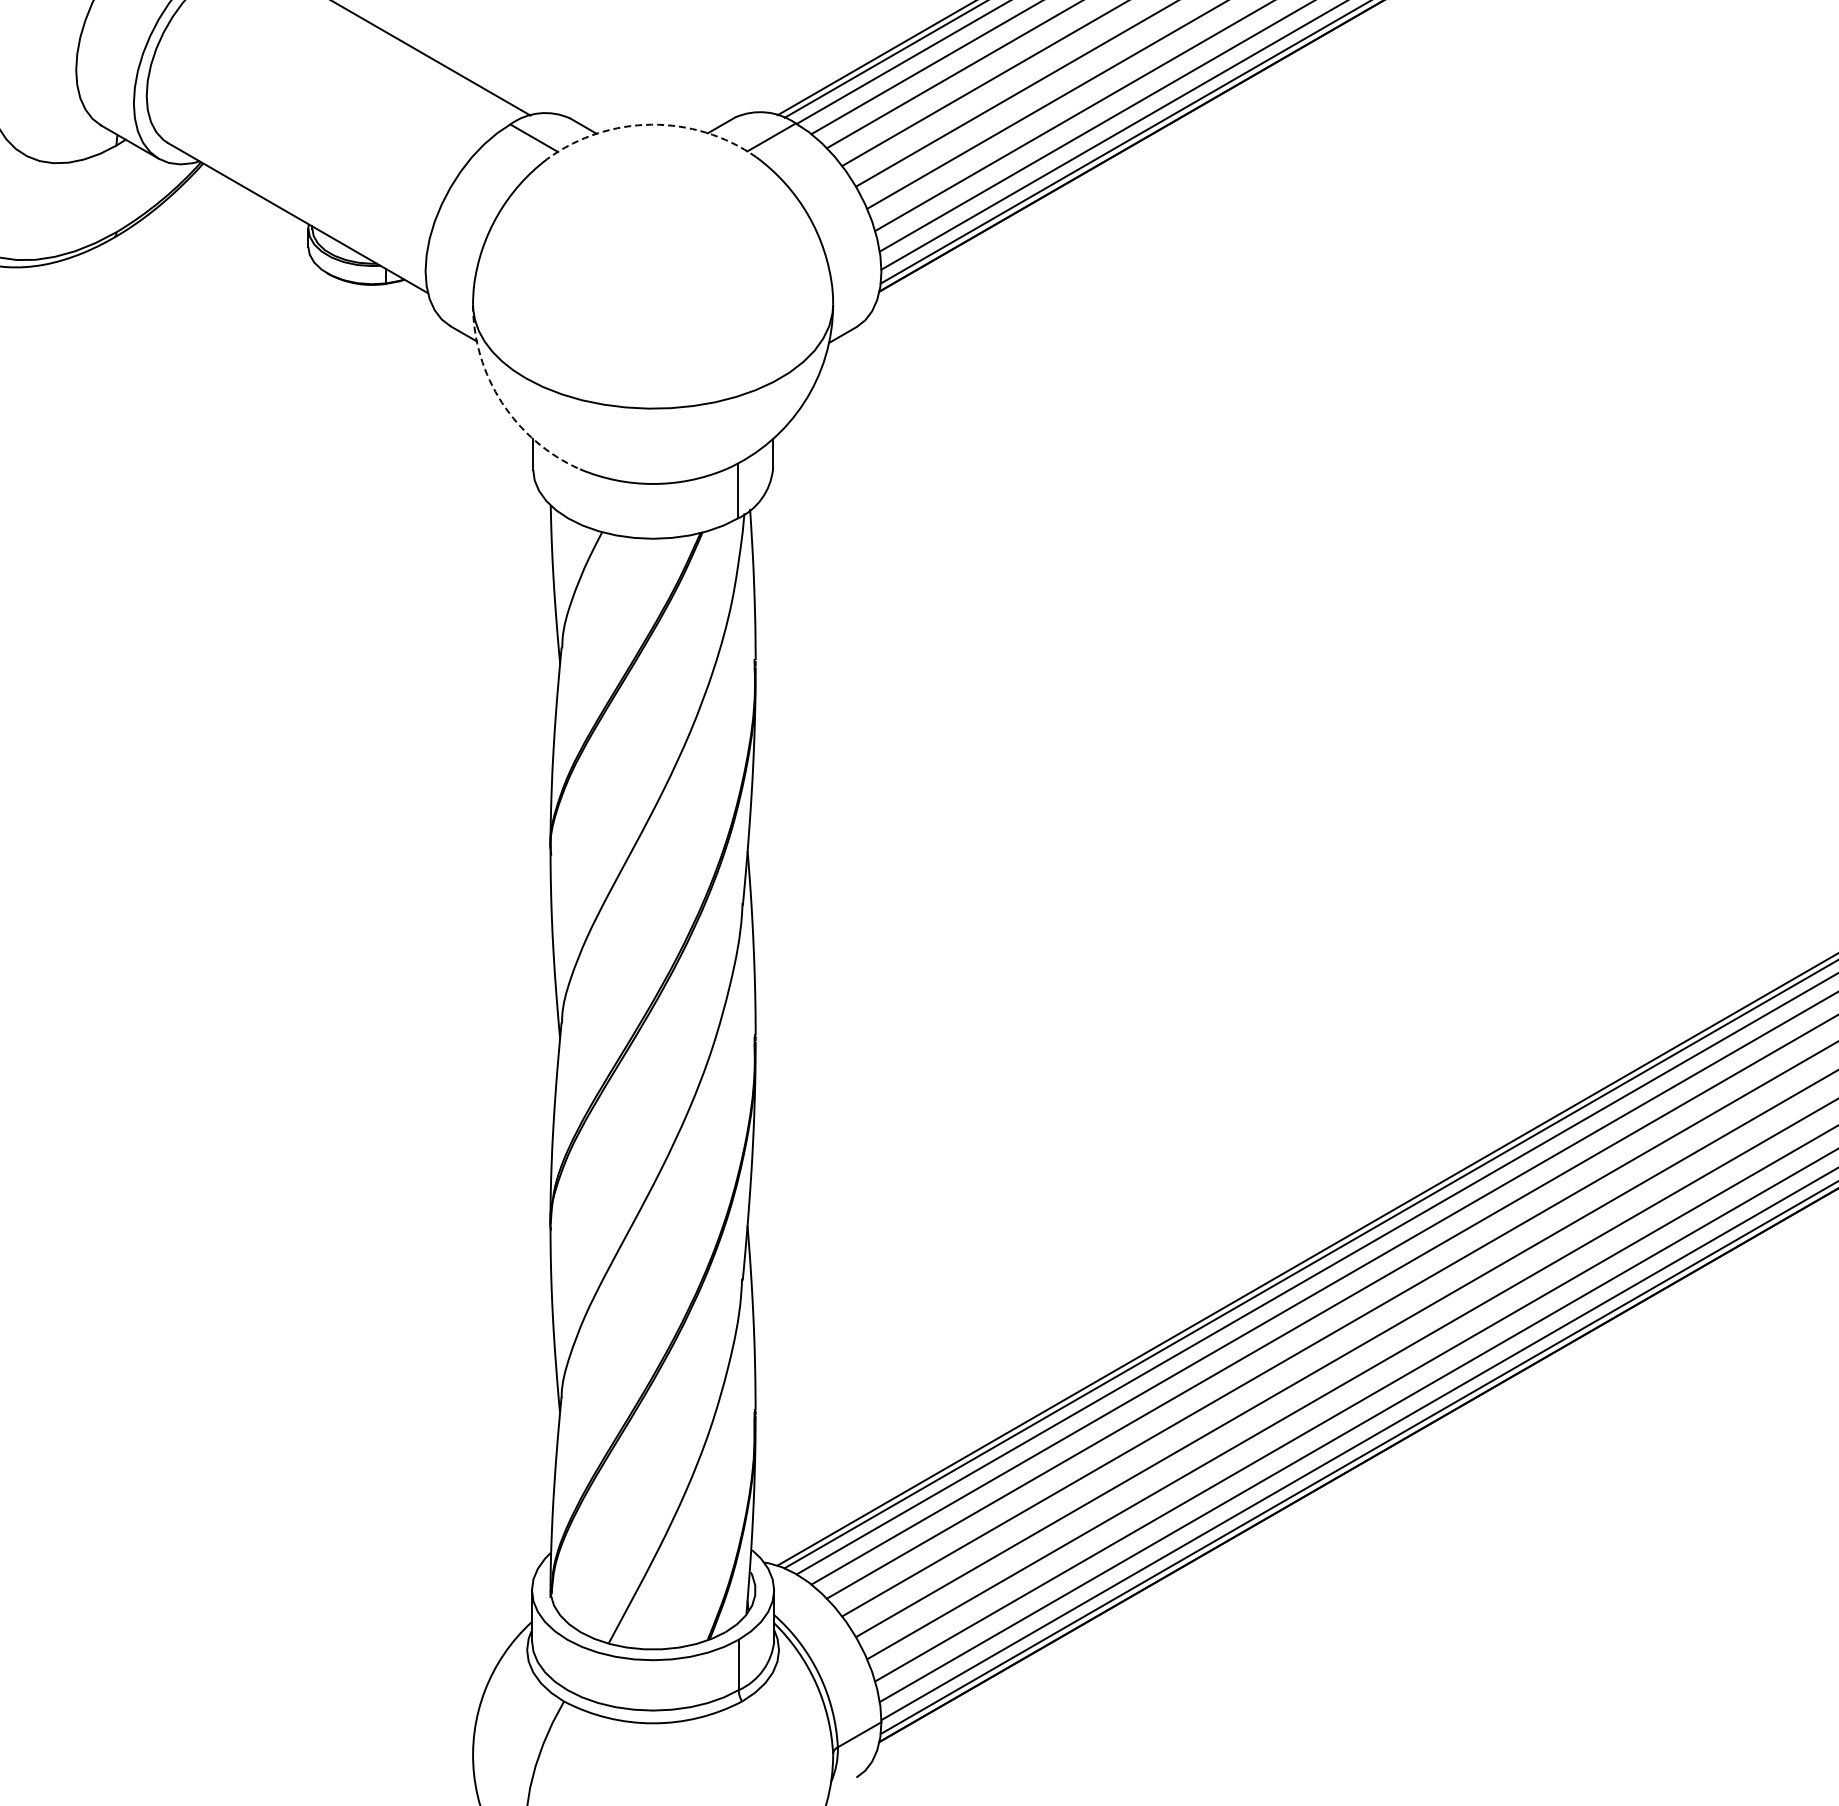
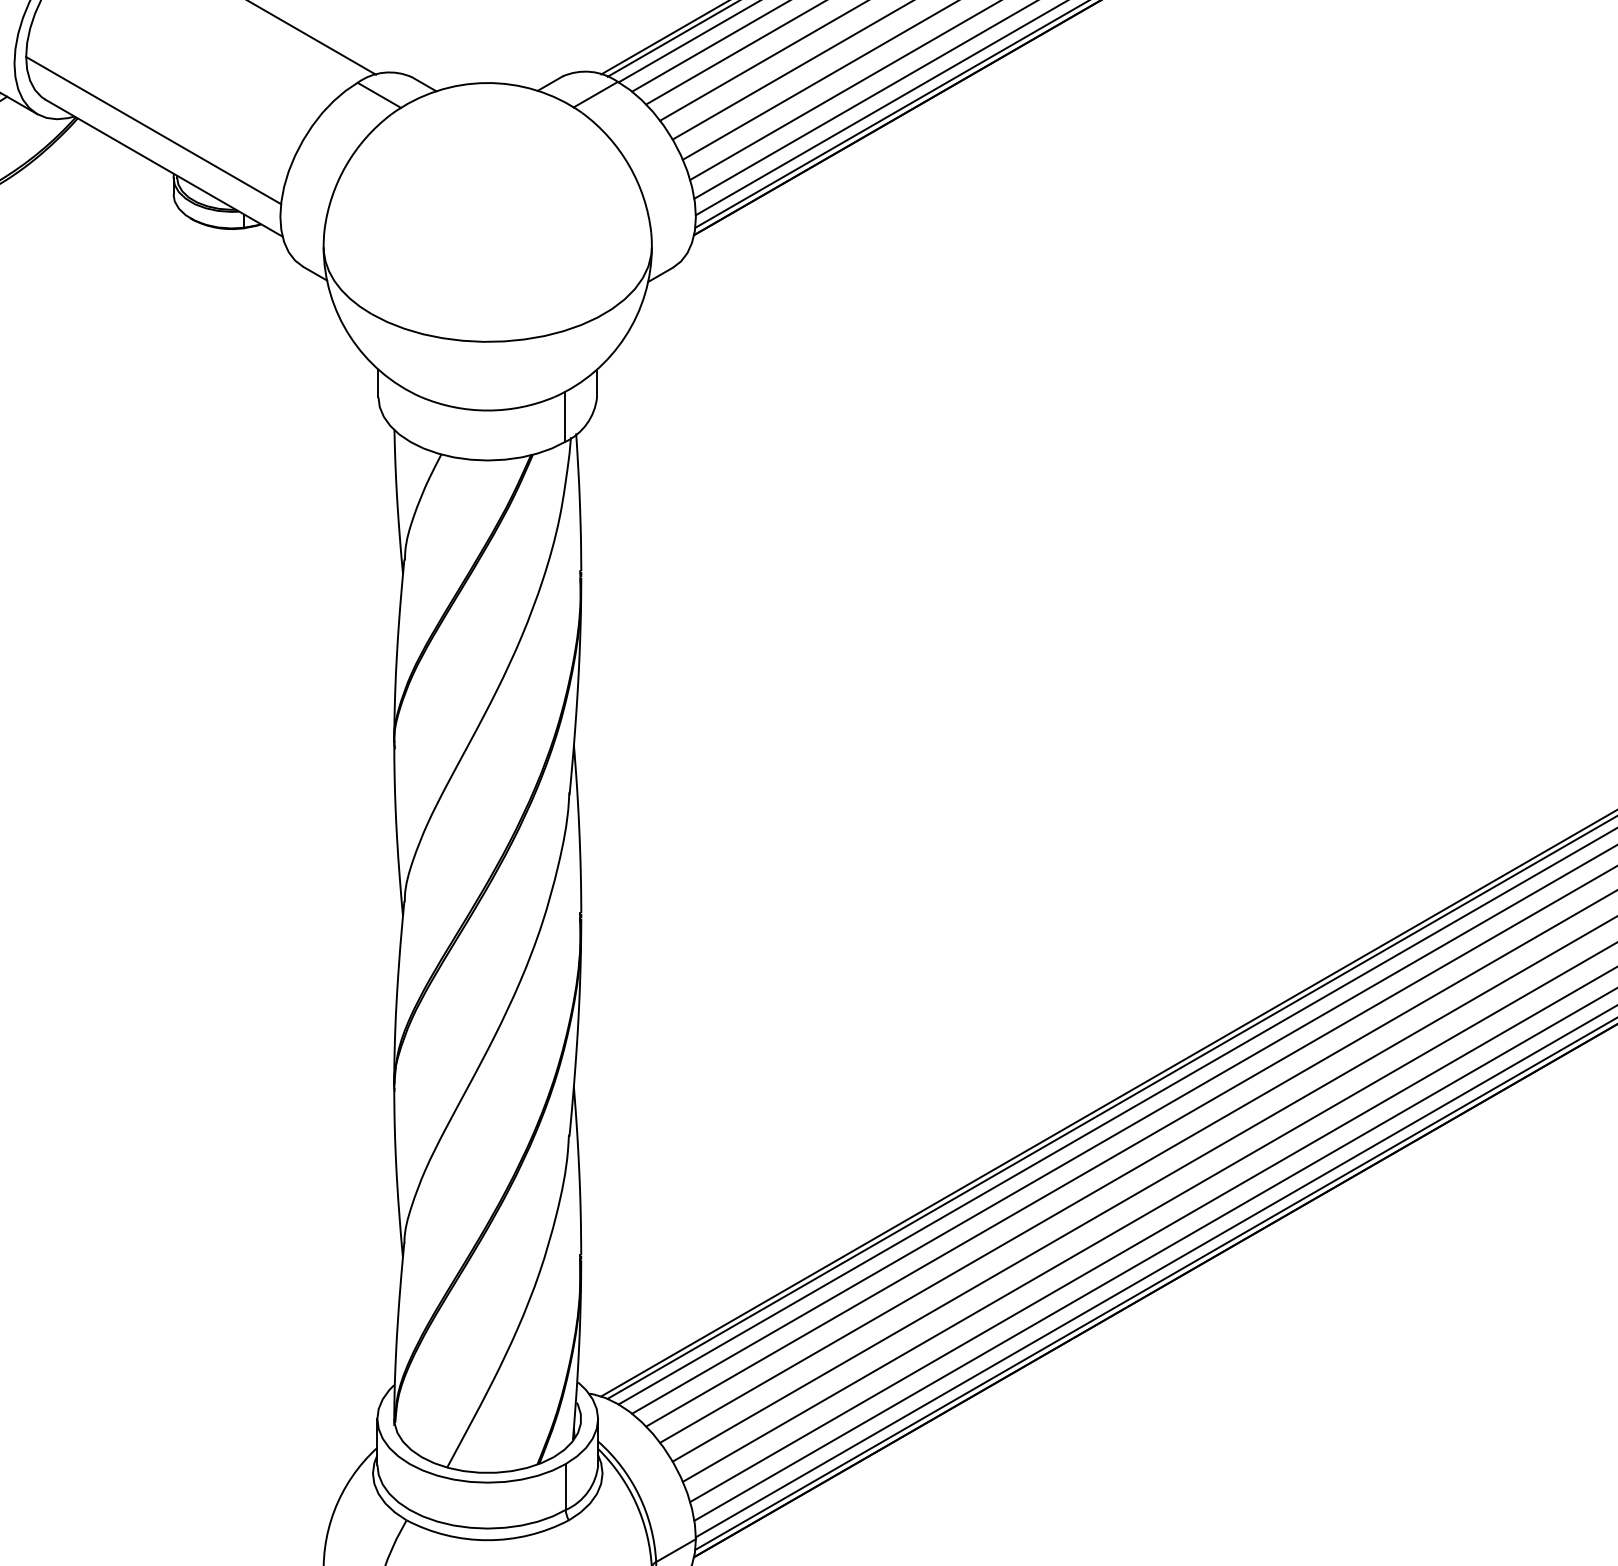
arc: (651, 124) -> (486, 82), dashed -> solid
line: (286, 176) -> (153, 130), added
arc: (502, 402) -> (350, 336), dashed -> solid

